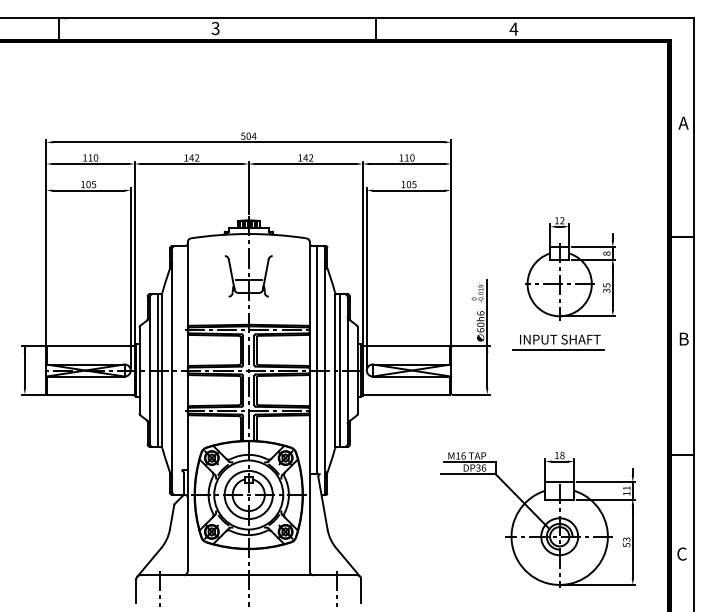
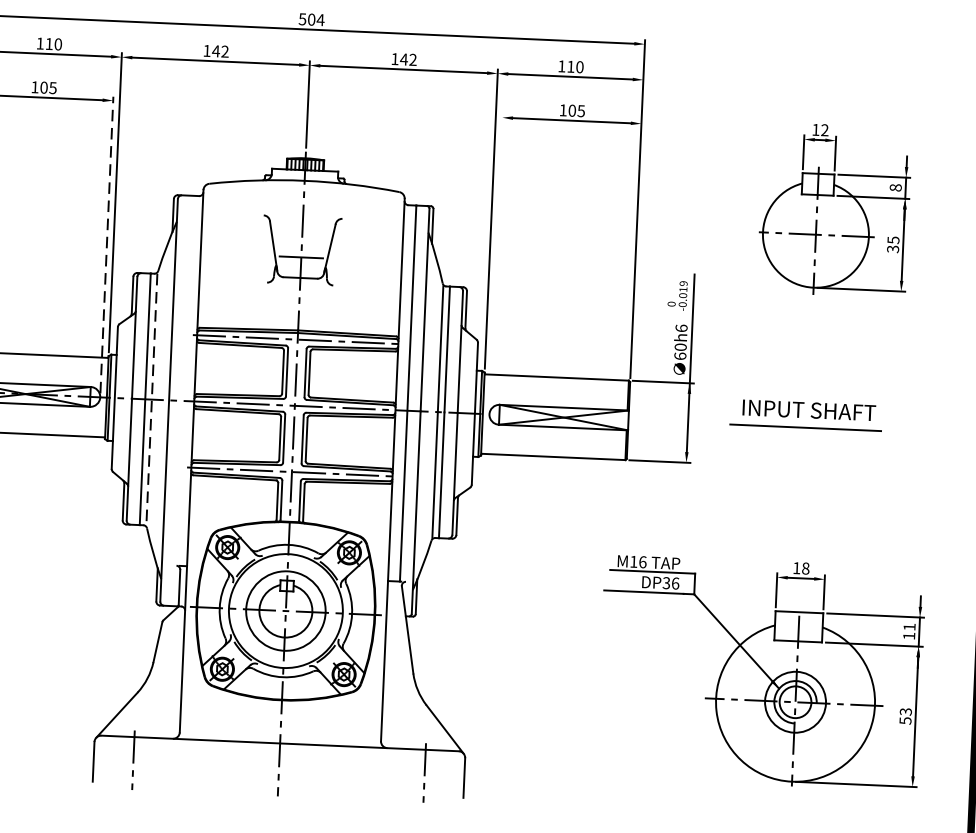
part: (570, 268) -> (834, 209), moved
line: (130, 278) -> (106, 245), solid -> dashed
line: (366, 278) -> (495, 262), removed
part: (558, 342) -> (806, 414), moved
line: (162, 371) -> (152, 401), solid -> dashed

